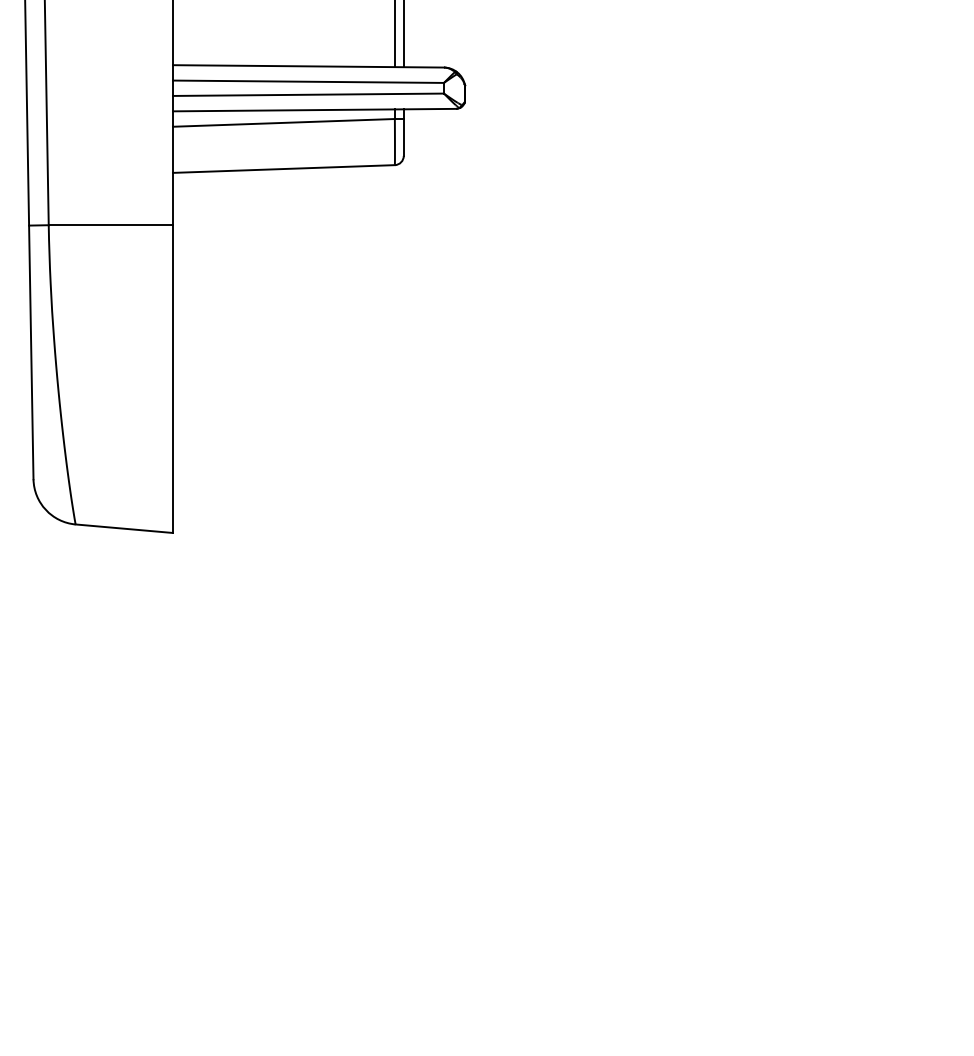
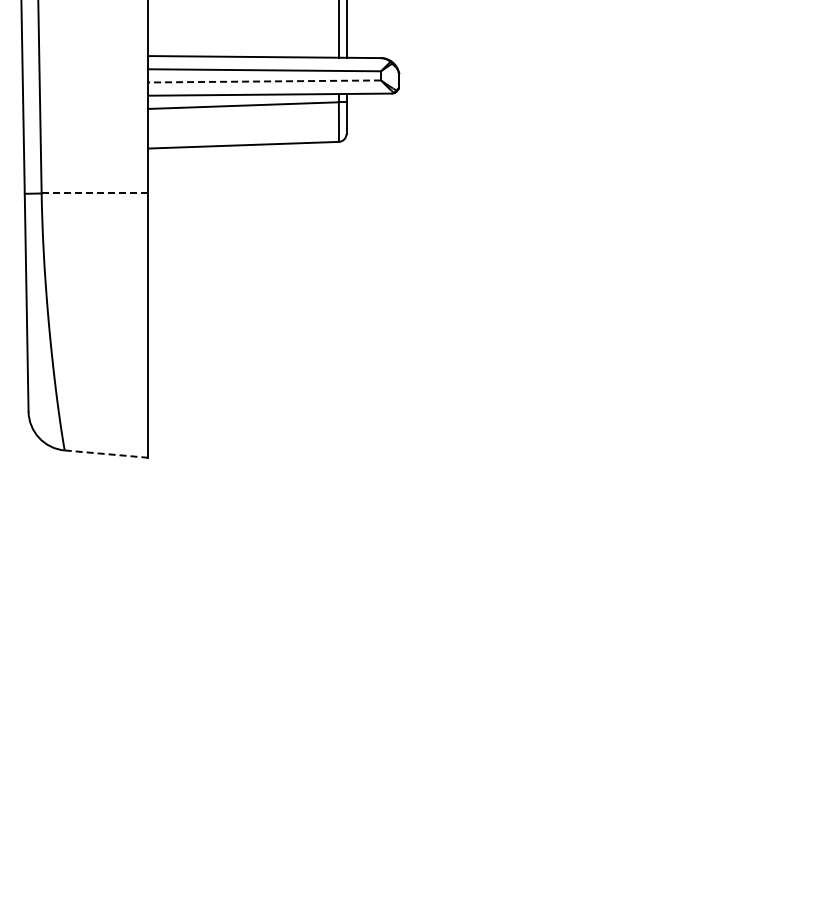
line: (308, 94) -> (264, 81), solid -> dashed
line: (111, 225) -> (95, 193), solid -> dashed
line: (124, 529) -> (106, 454), solid -> dashed

